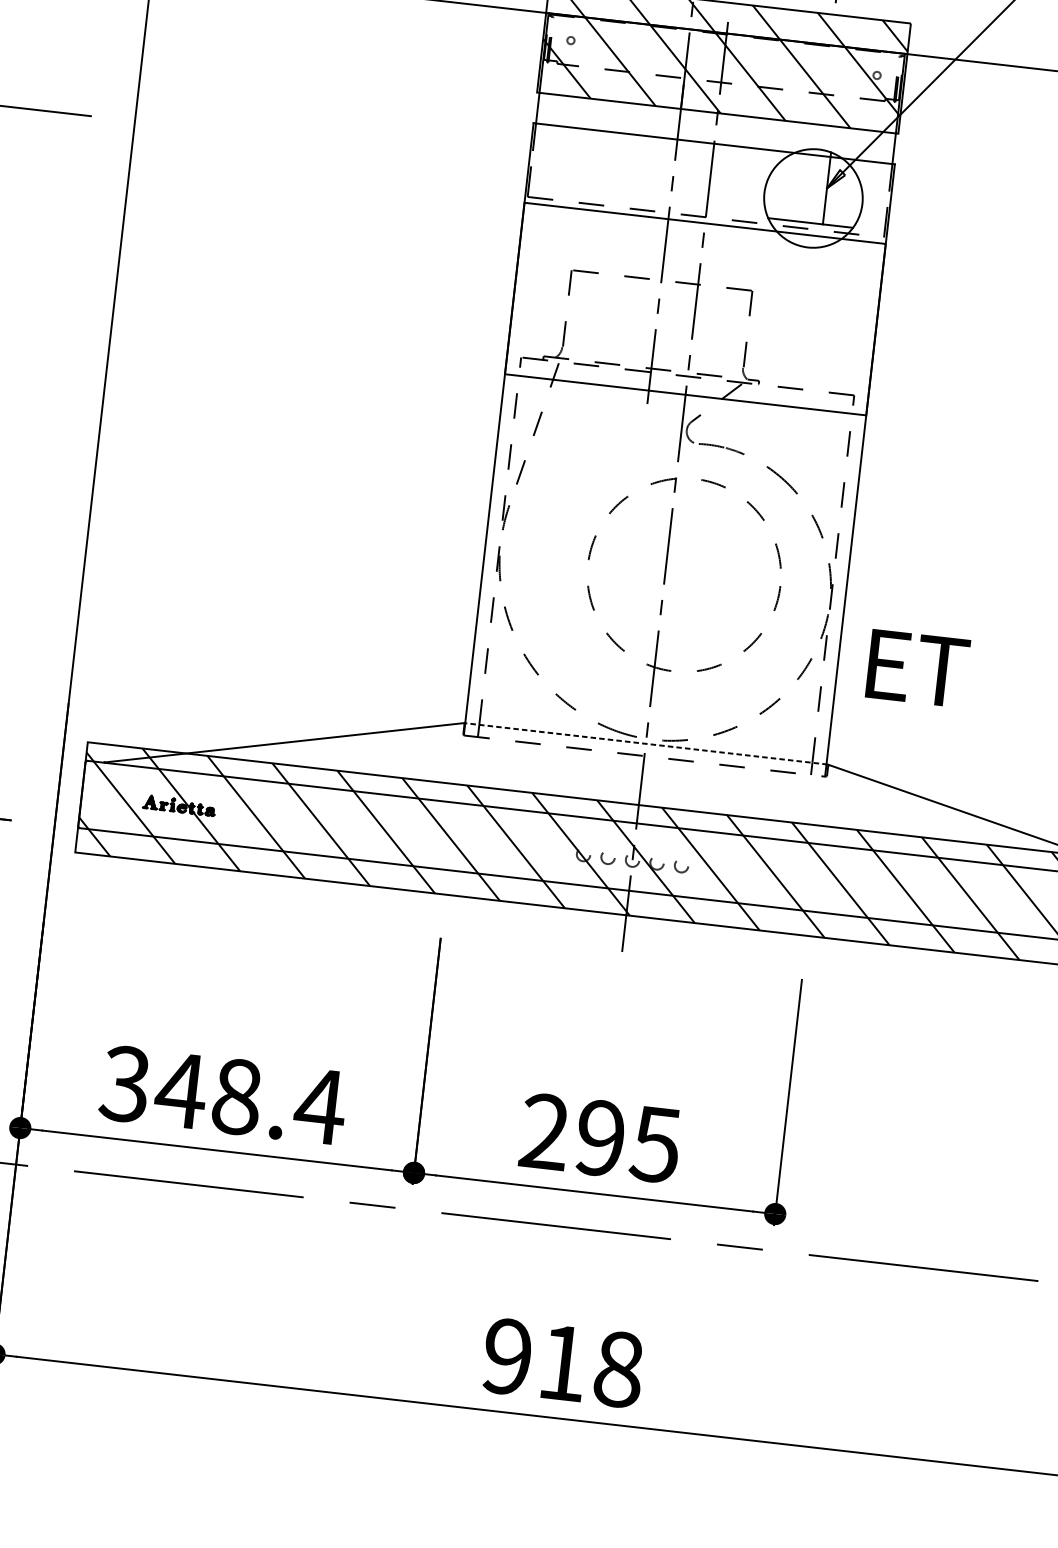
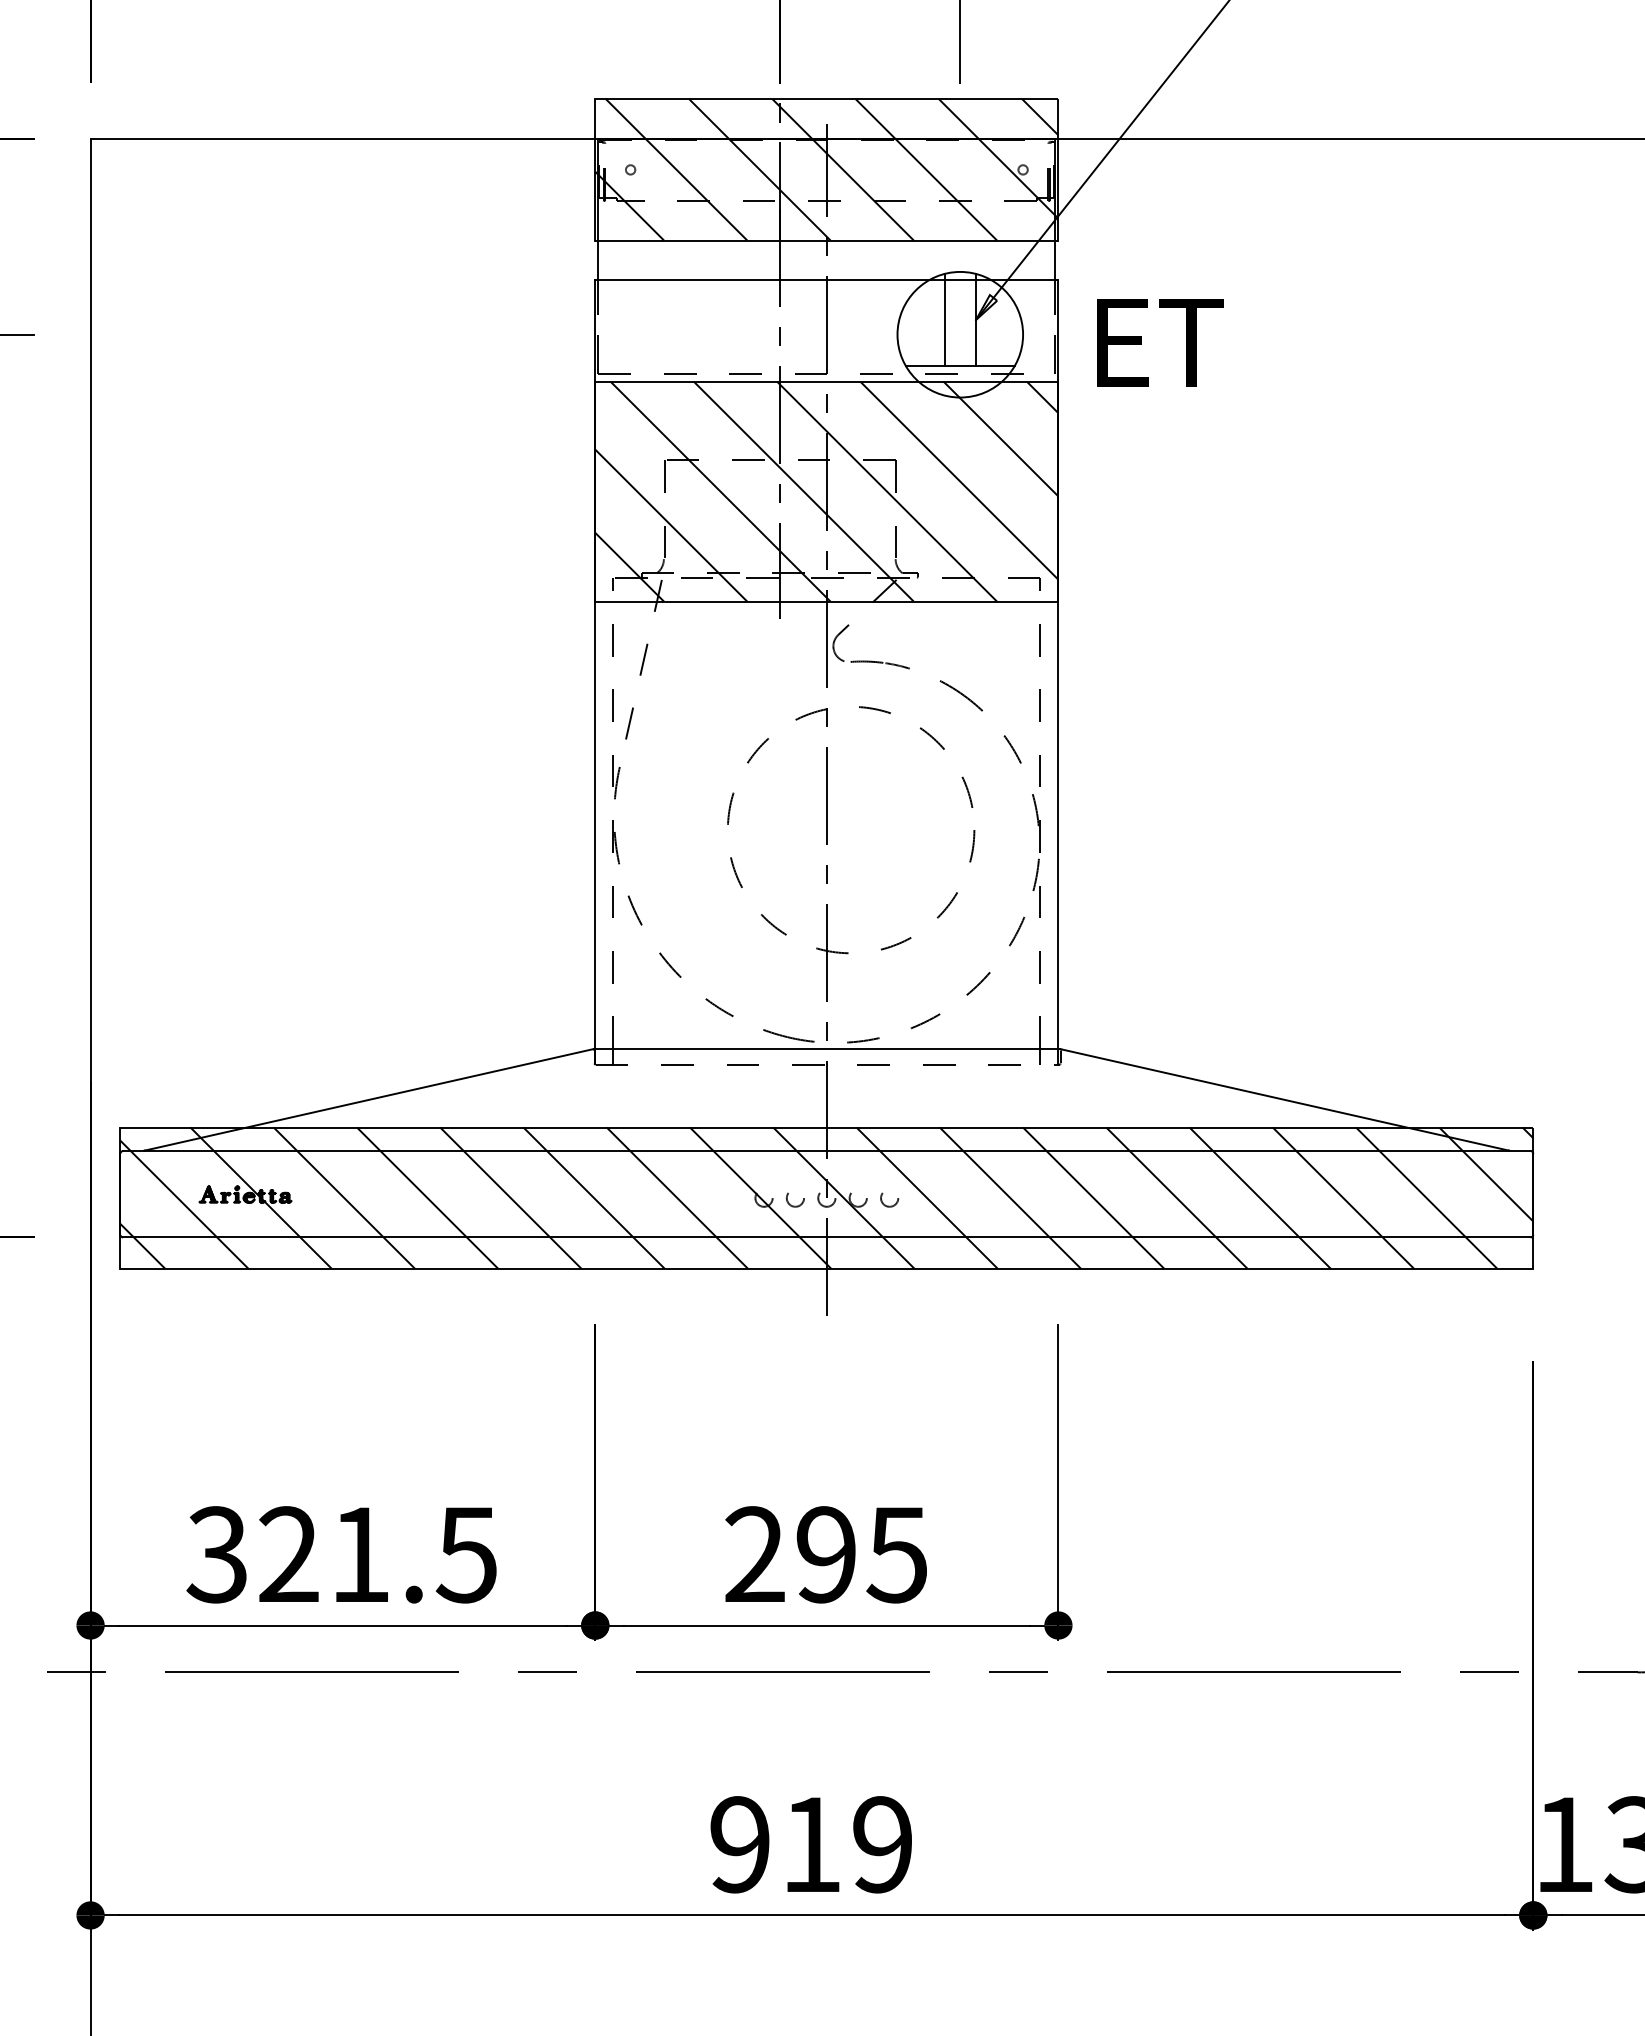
line: (802, 185) -> (944, 319), added
hatch: (695, 308) -> (826, 491), added
text: (918, 668) -> (1160, 342), moved
line: (645, 744) -> (826, 1049), dashed -> solid
text: (250, 1098) -> (377, 1554), 348.4 -> 321.5
text: (618, 1369) -> (882, 1844), 918 -> 919

